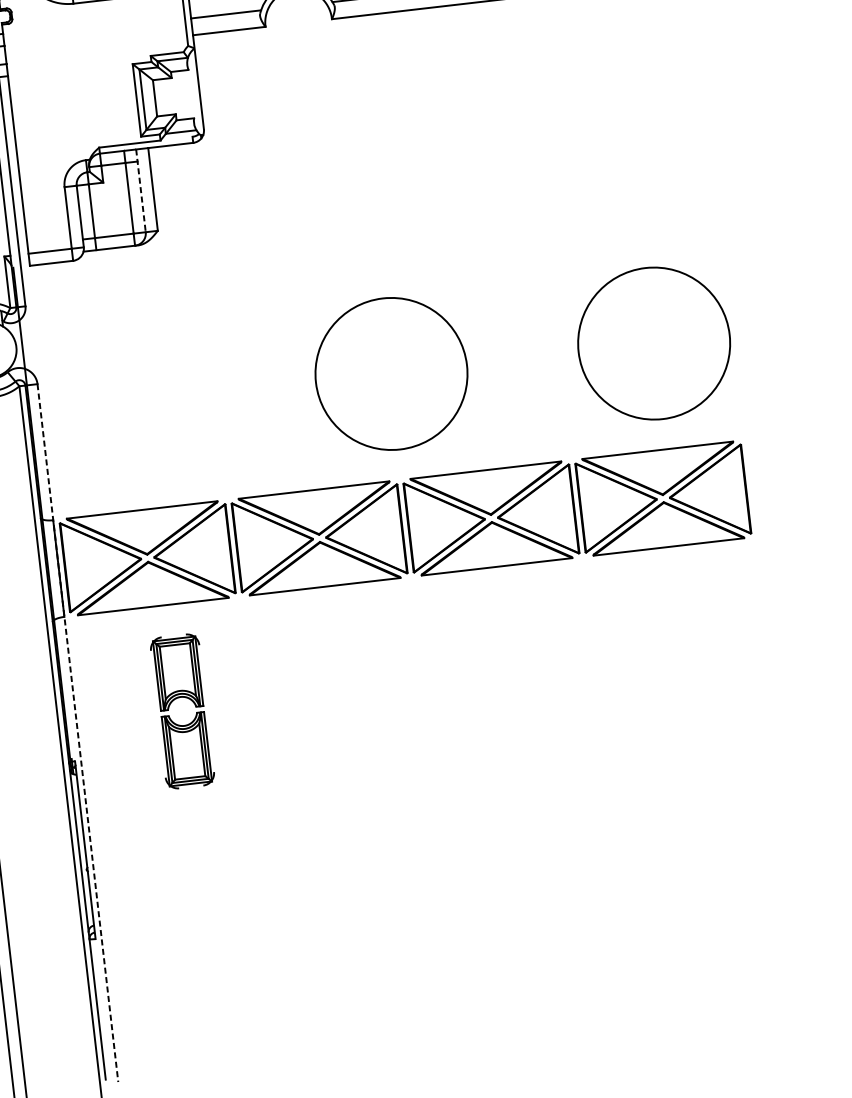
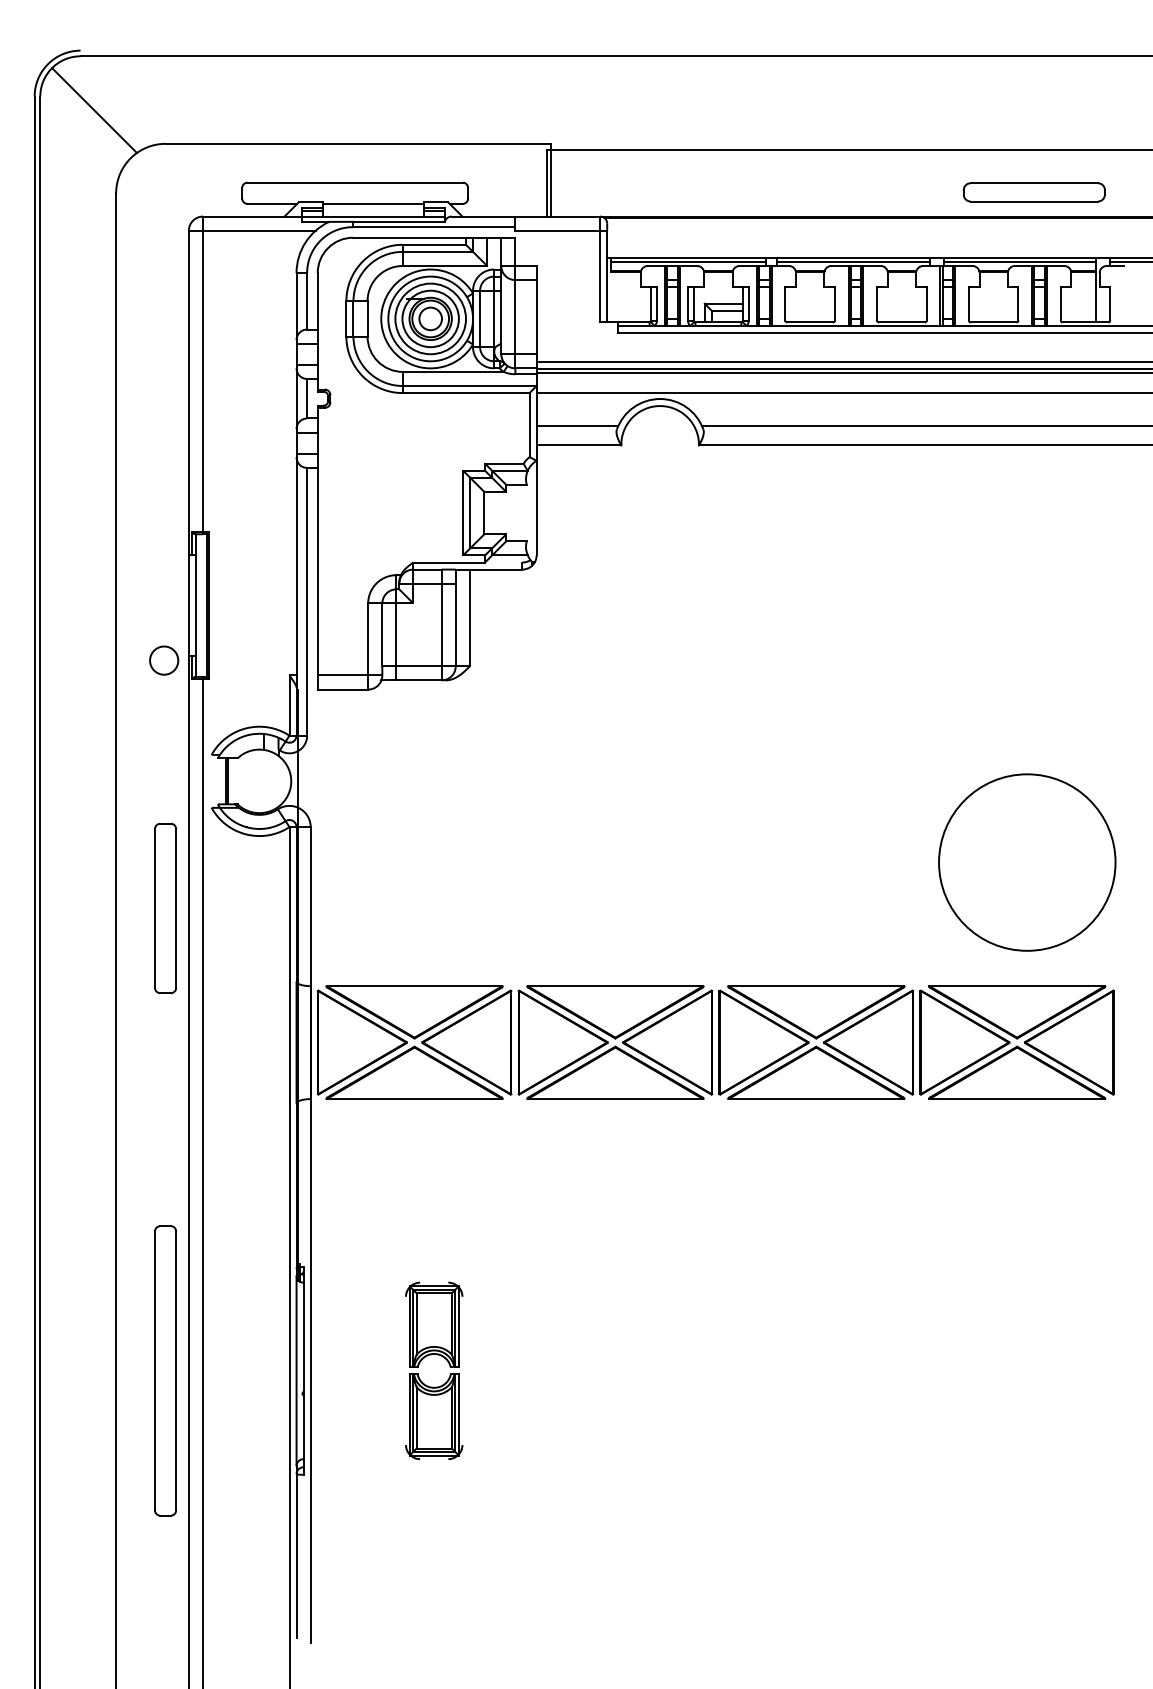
line: (140, 191) -> (455, 618), dashed -> solid
circle: (391, 373) -> (720, 862), removed
part: (182, 698) -> (436, 1355), moved
line: (77, 732) -> (310, 1234), dashed -> solid

